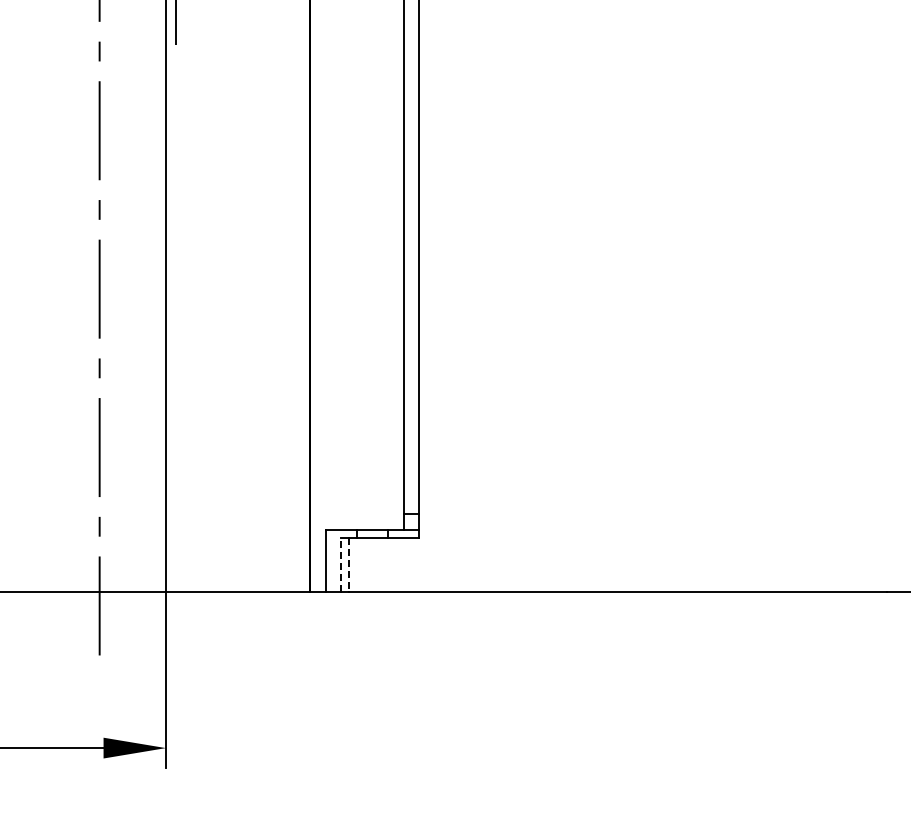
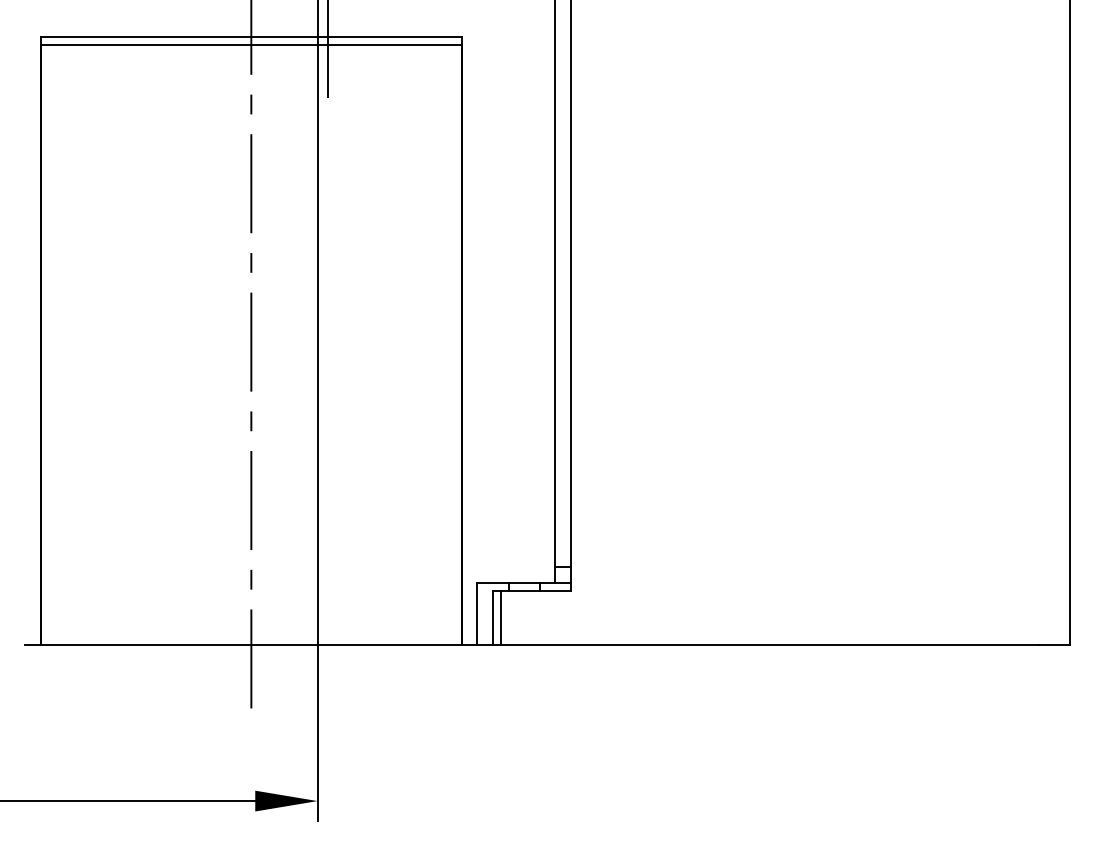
line: (341, 564) -> (493, 617), dashed -> solid
line: (348, 565) -> (500, 618), dashed -> solid

